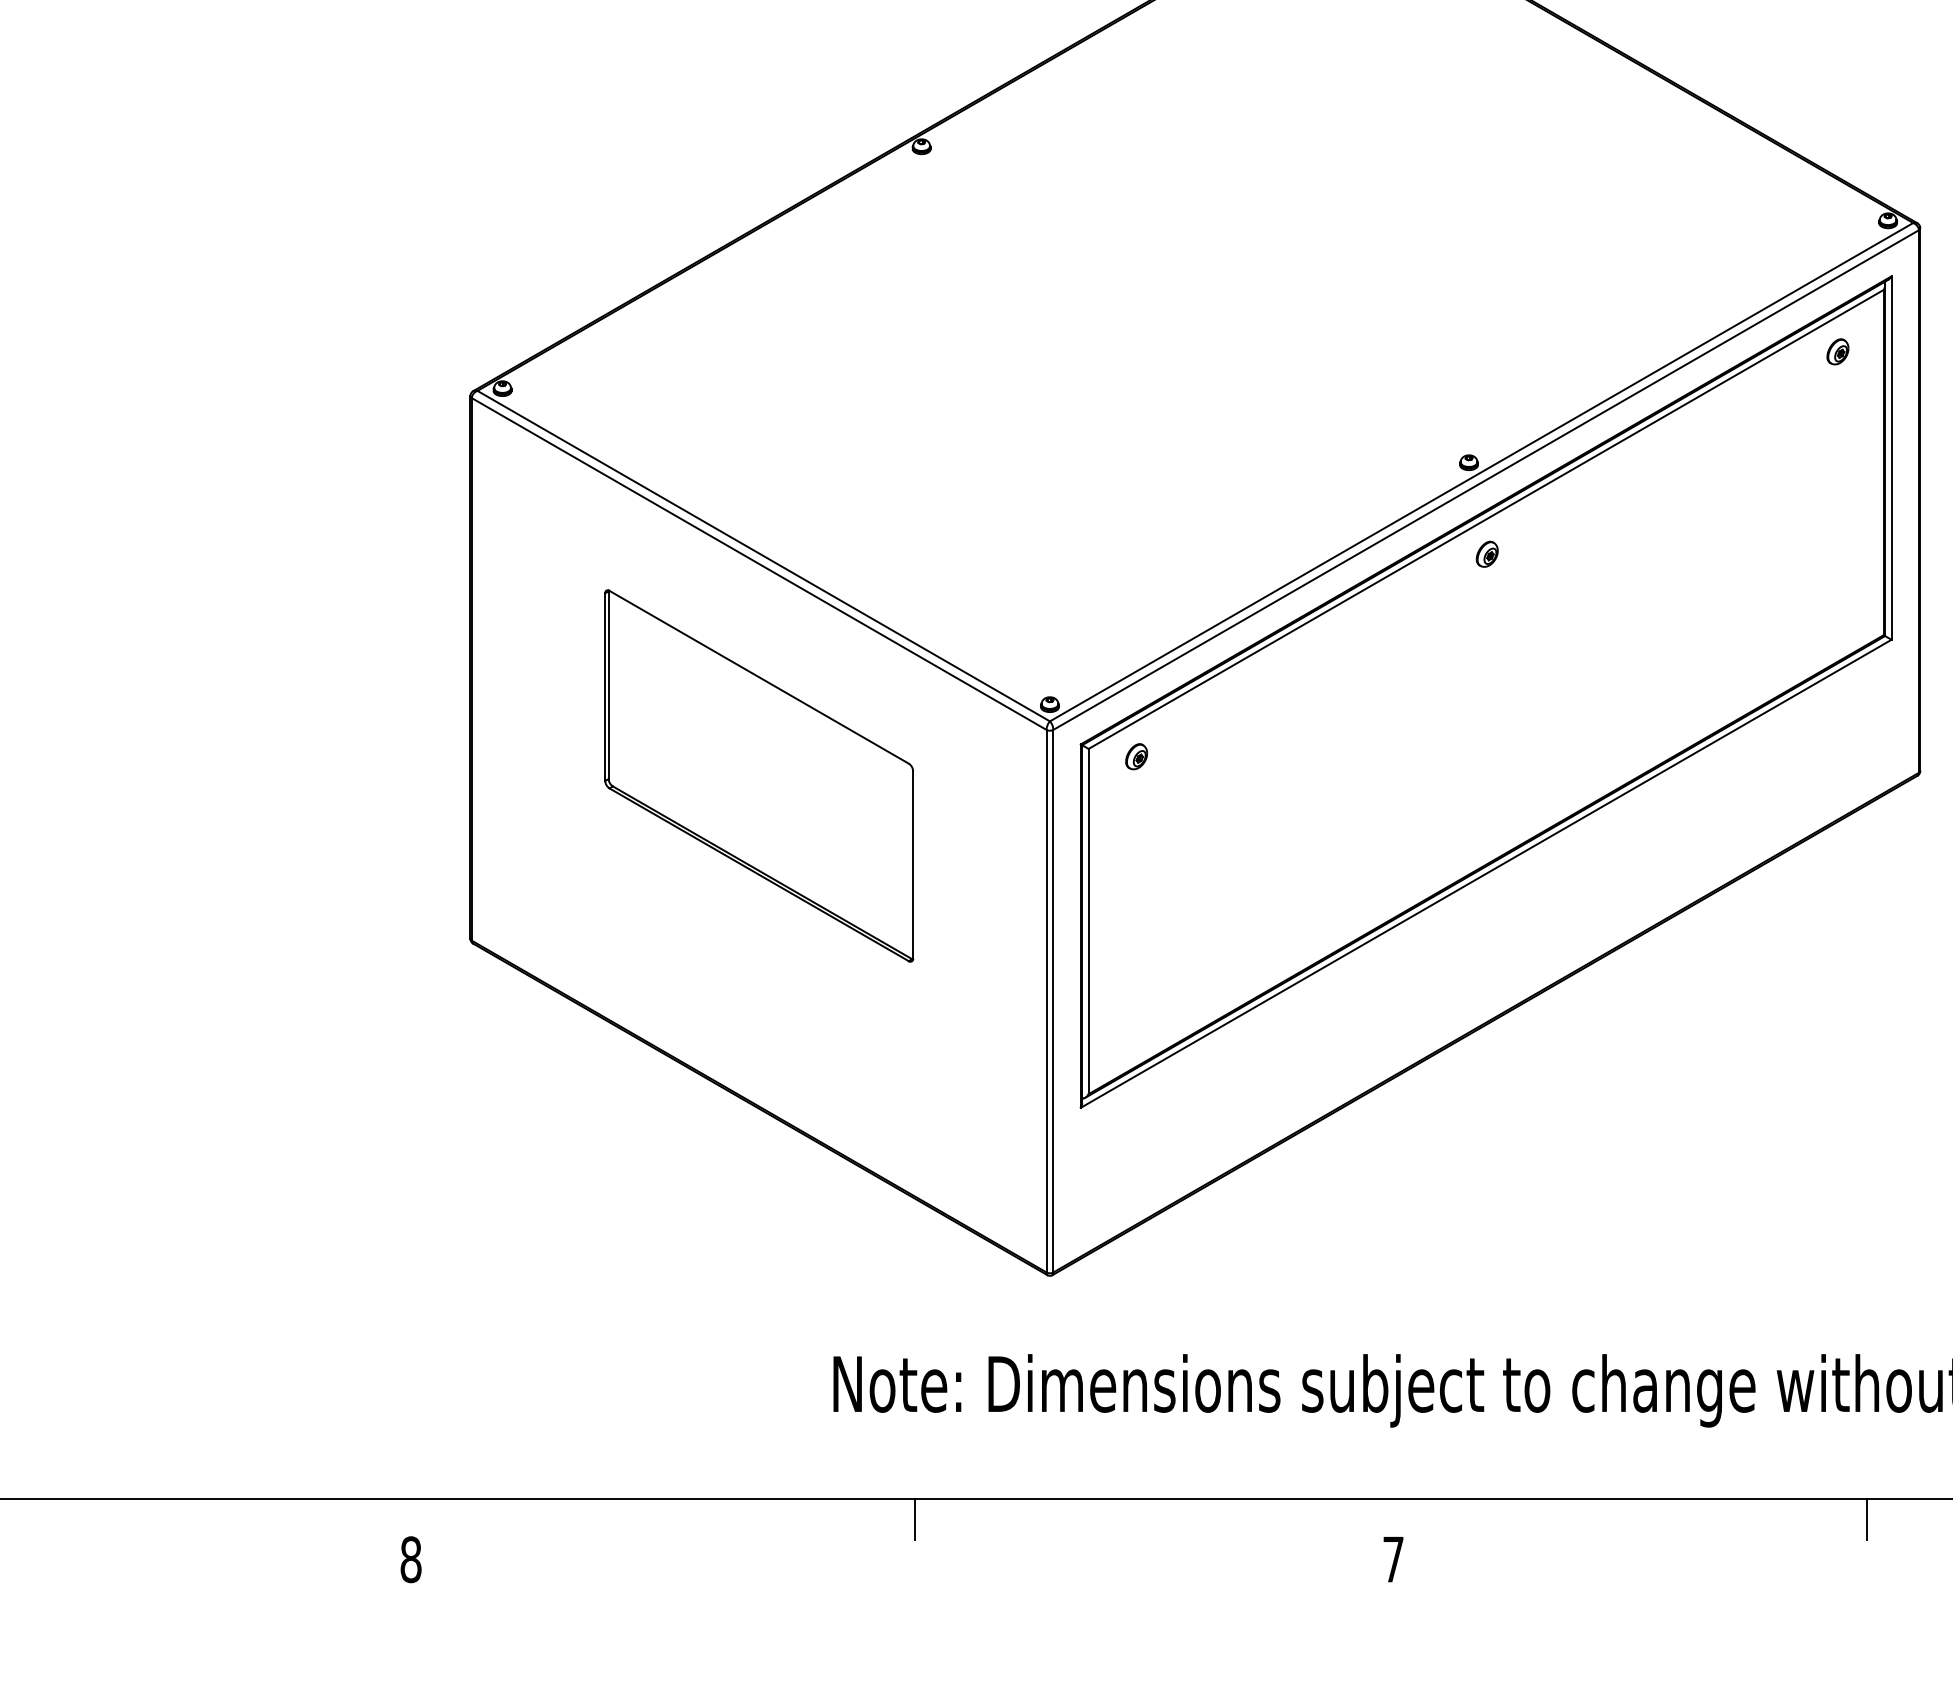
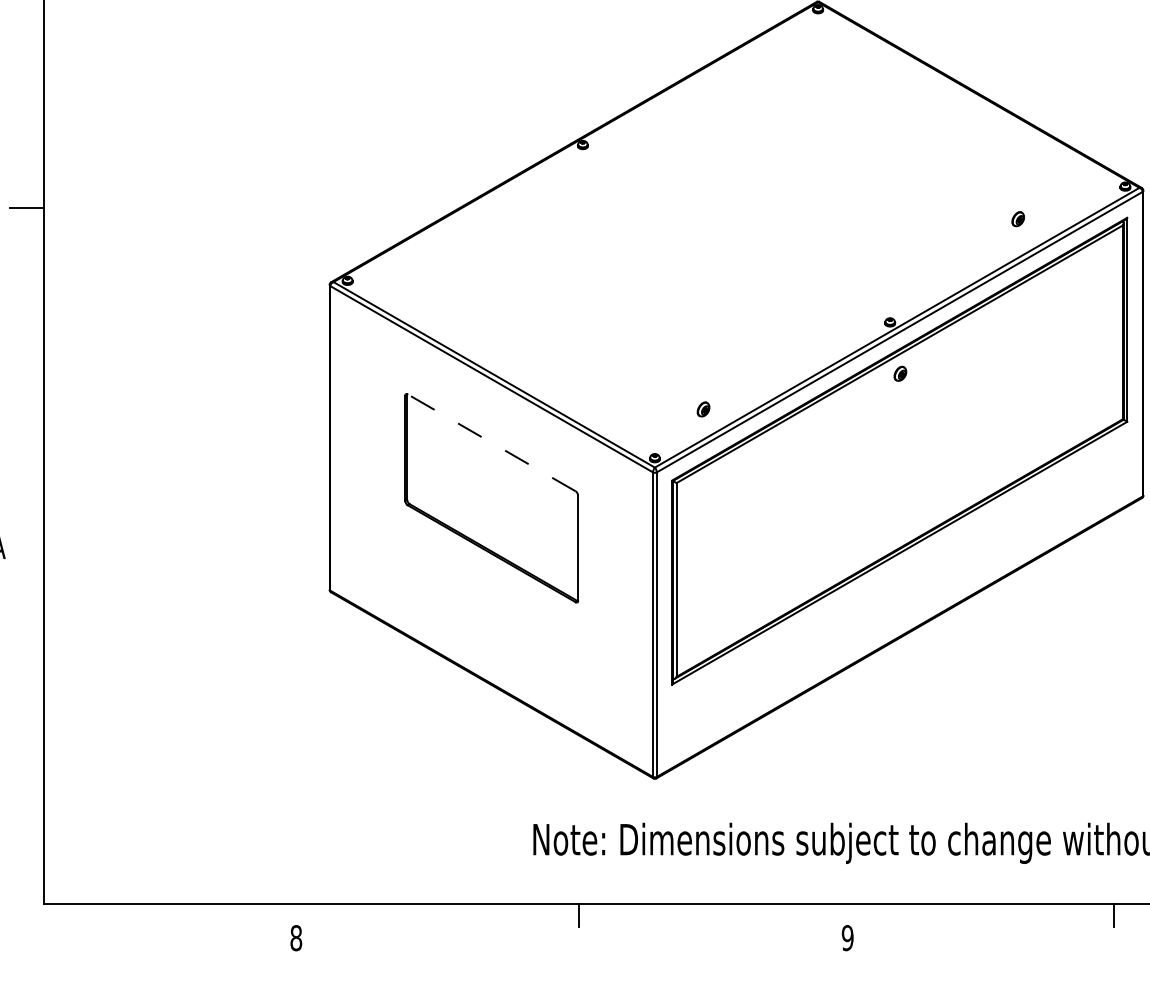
part: (1836, 352) -> (1017, 219), moved
line: (758, 676) -> (491, 442), solid -> dashed
part: (1136, 756) -> (703, 409), moved
text: (1393, 1560) -> (847, 938), 7 -> 9

